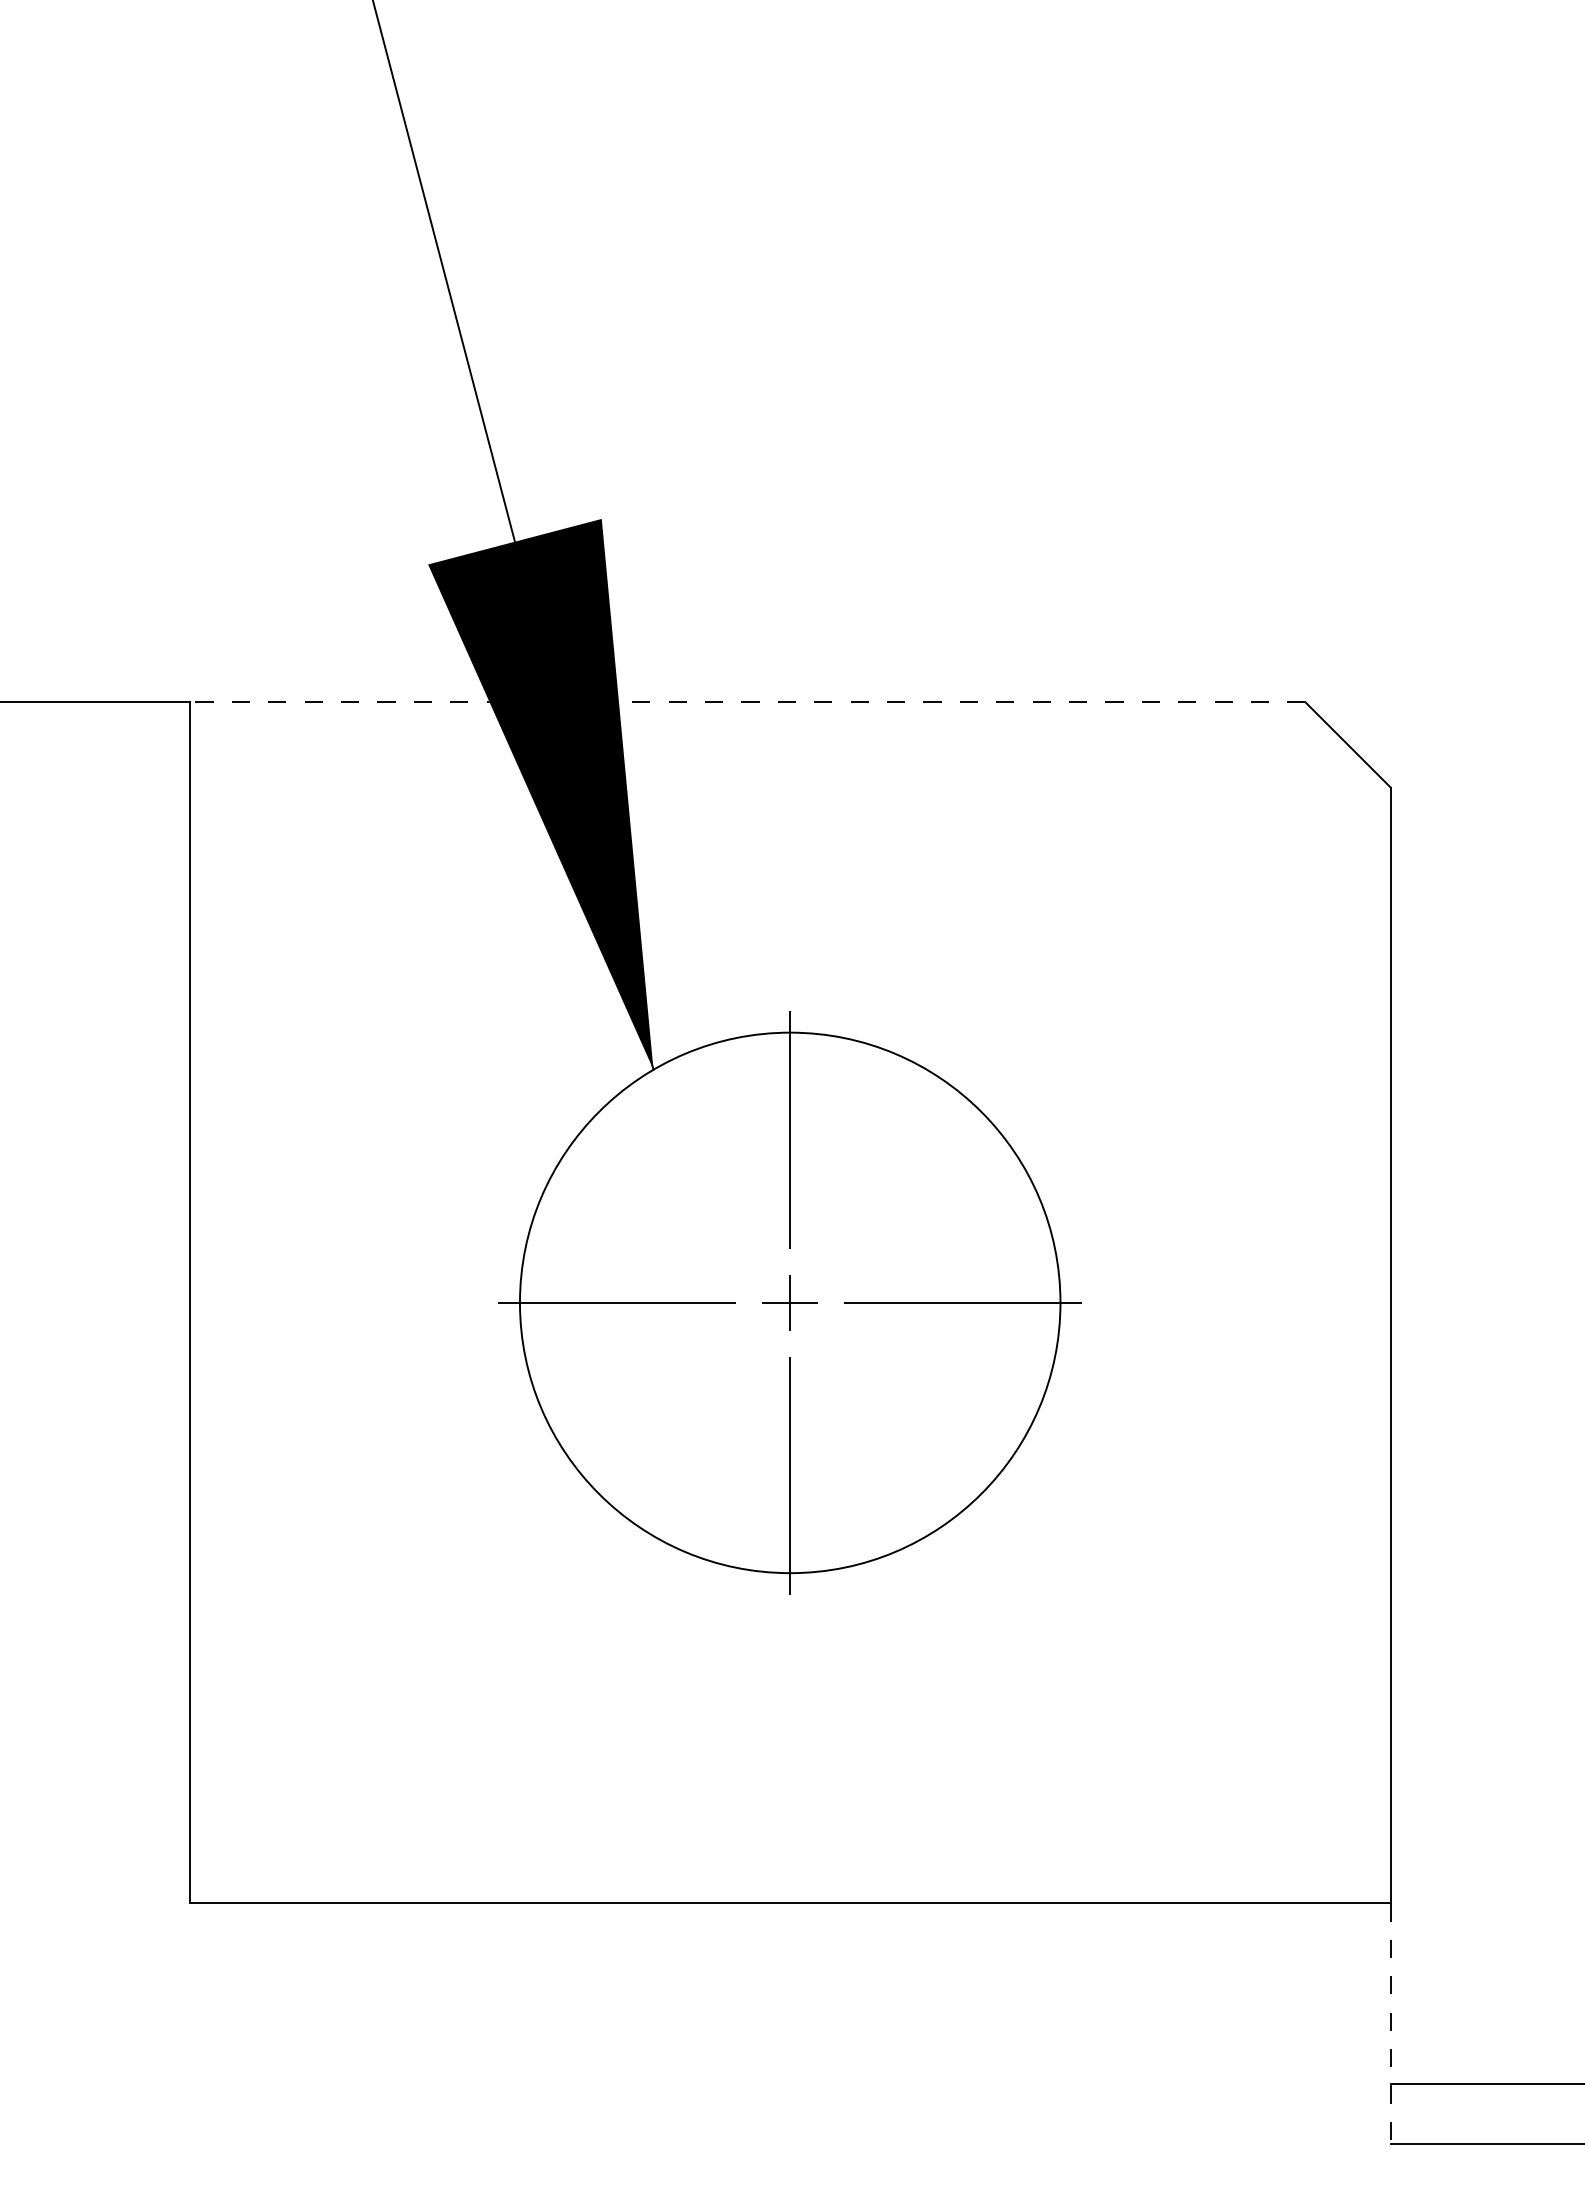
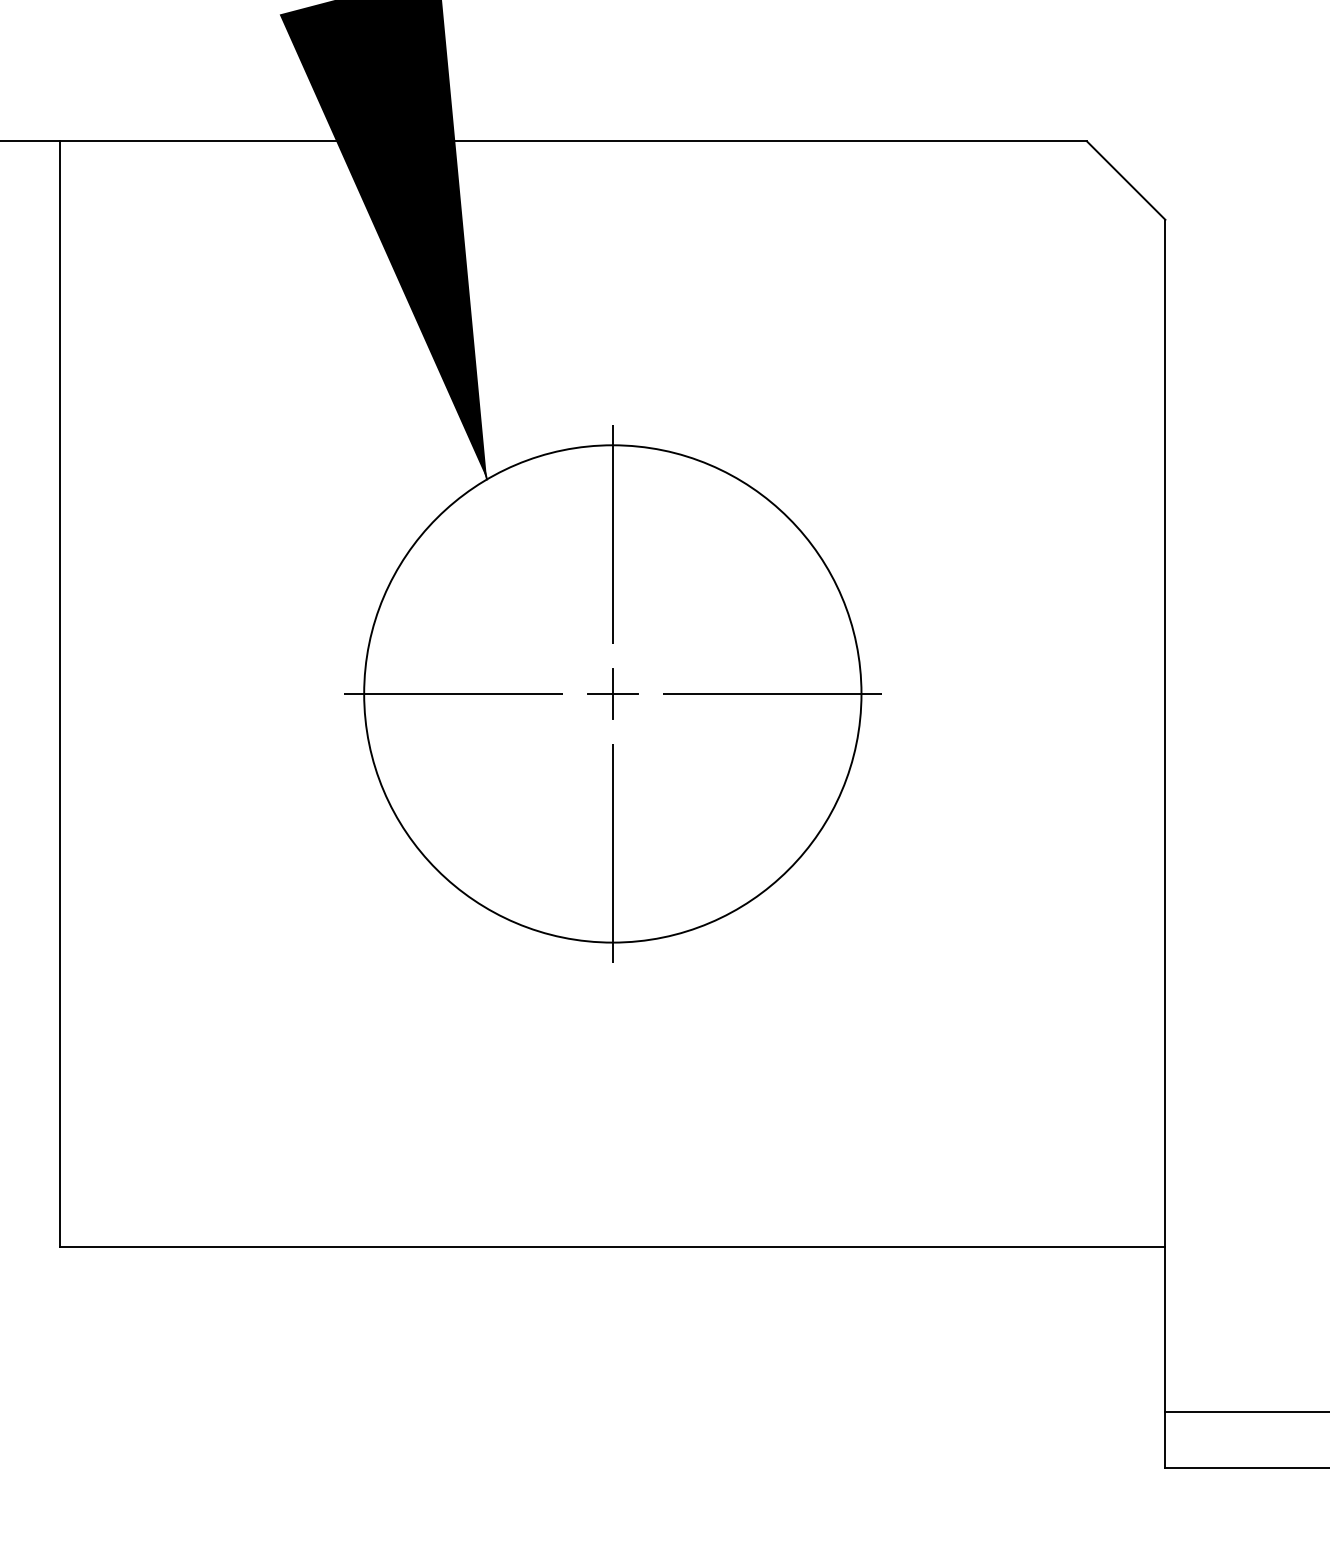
line: (747, 702) -> (573, 141), dashed -> solid
line: (1390, 2024) -> (1165, 1357), dashed -> solid

